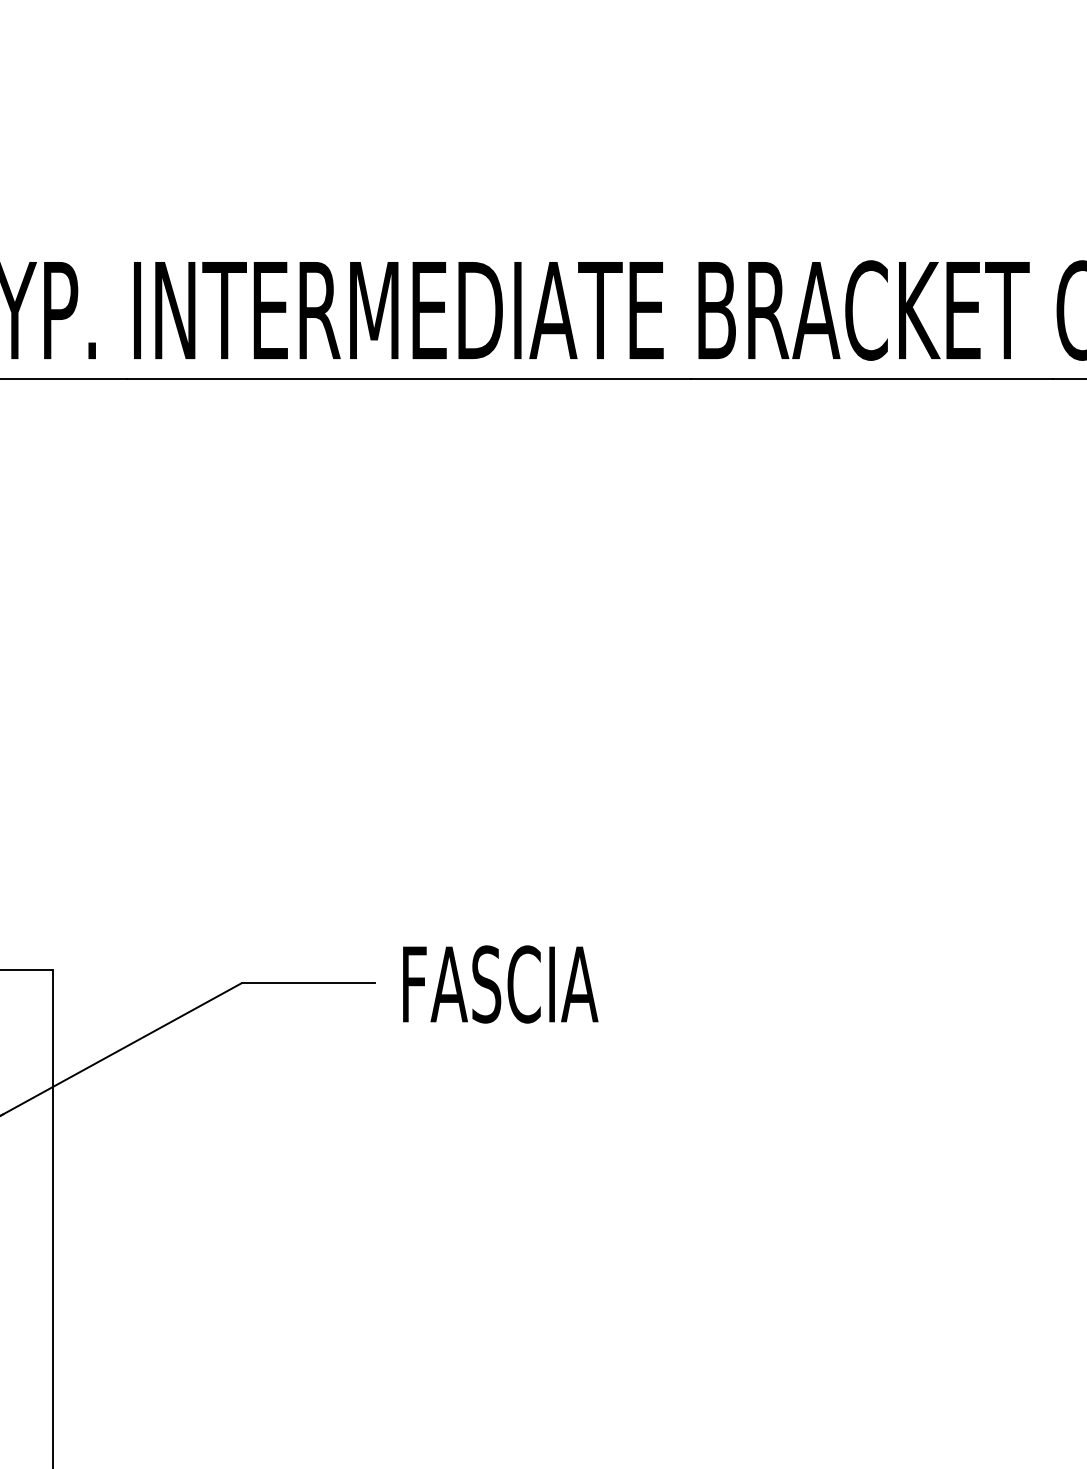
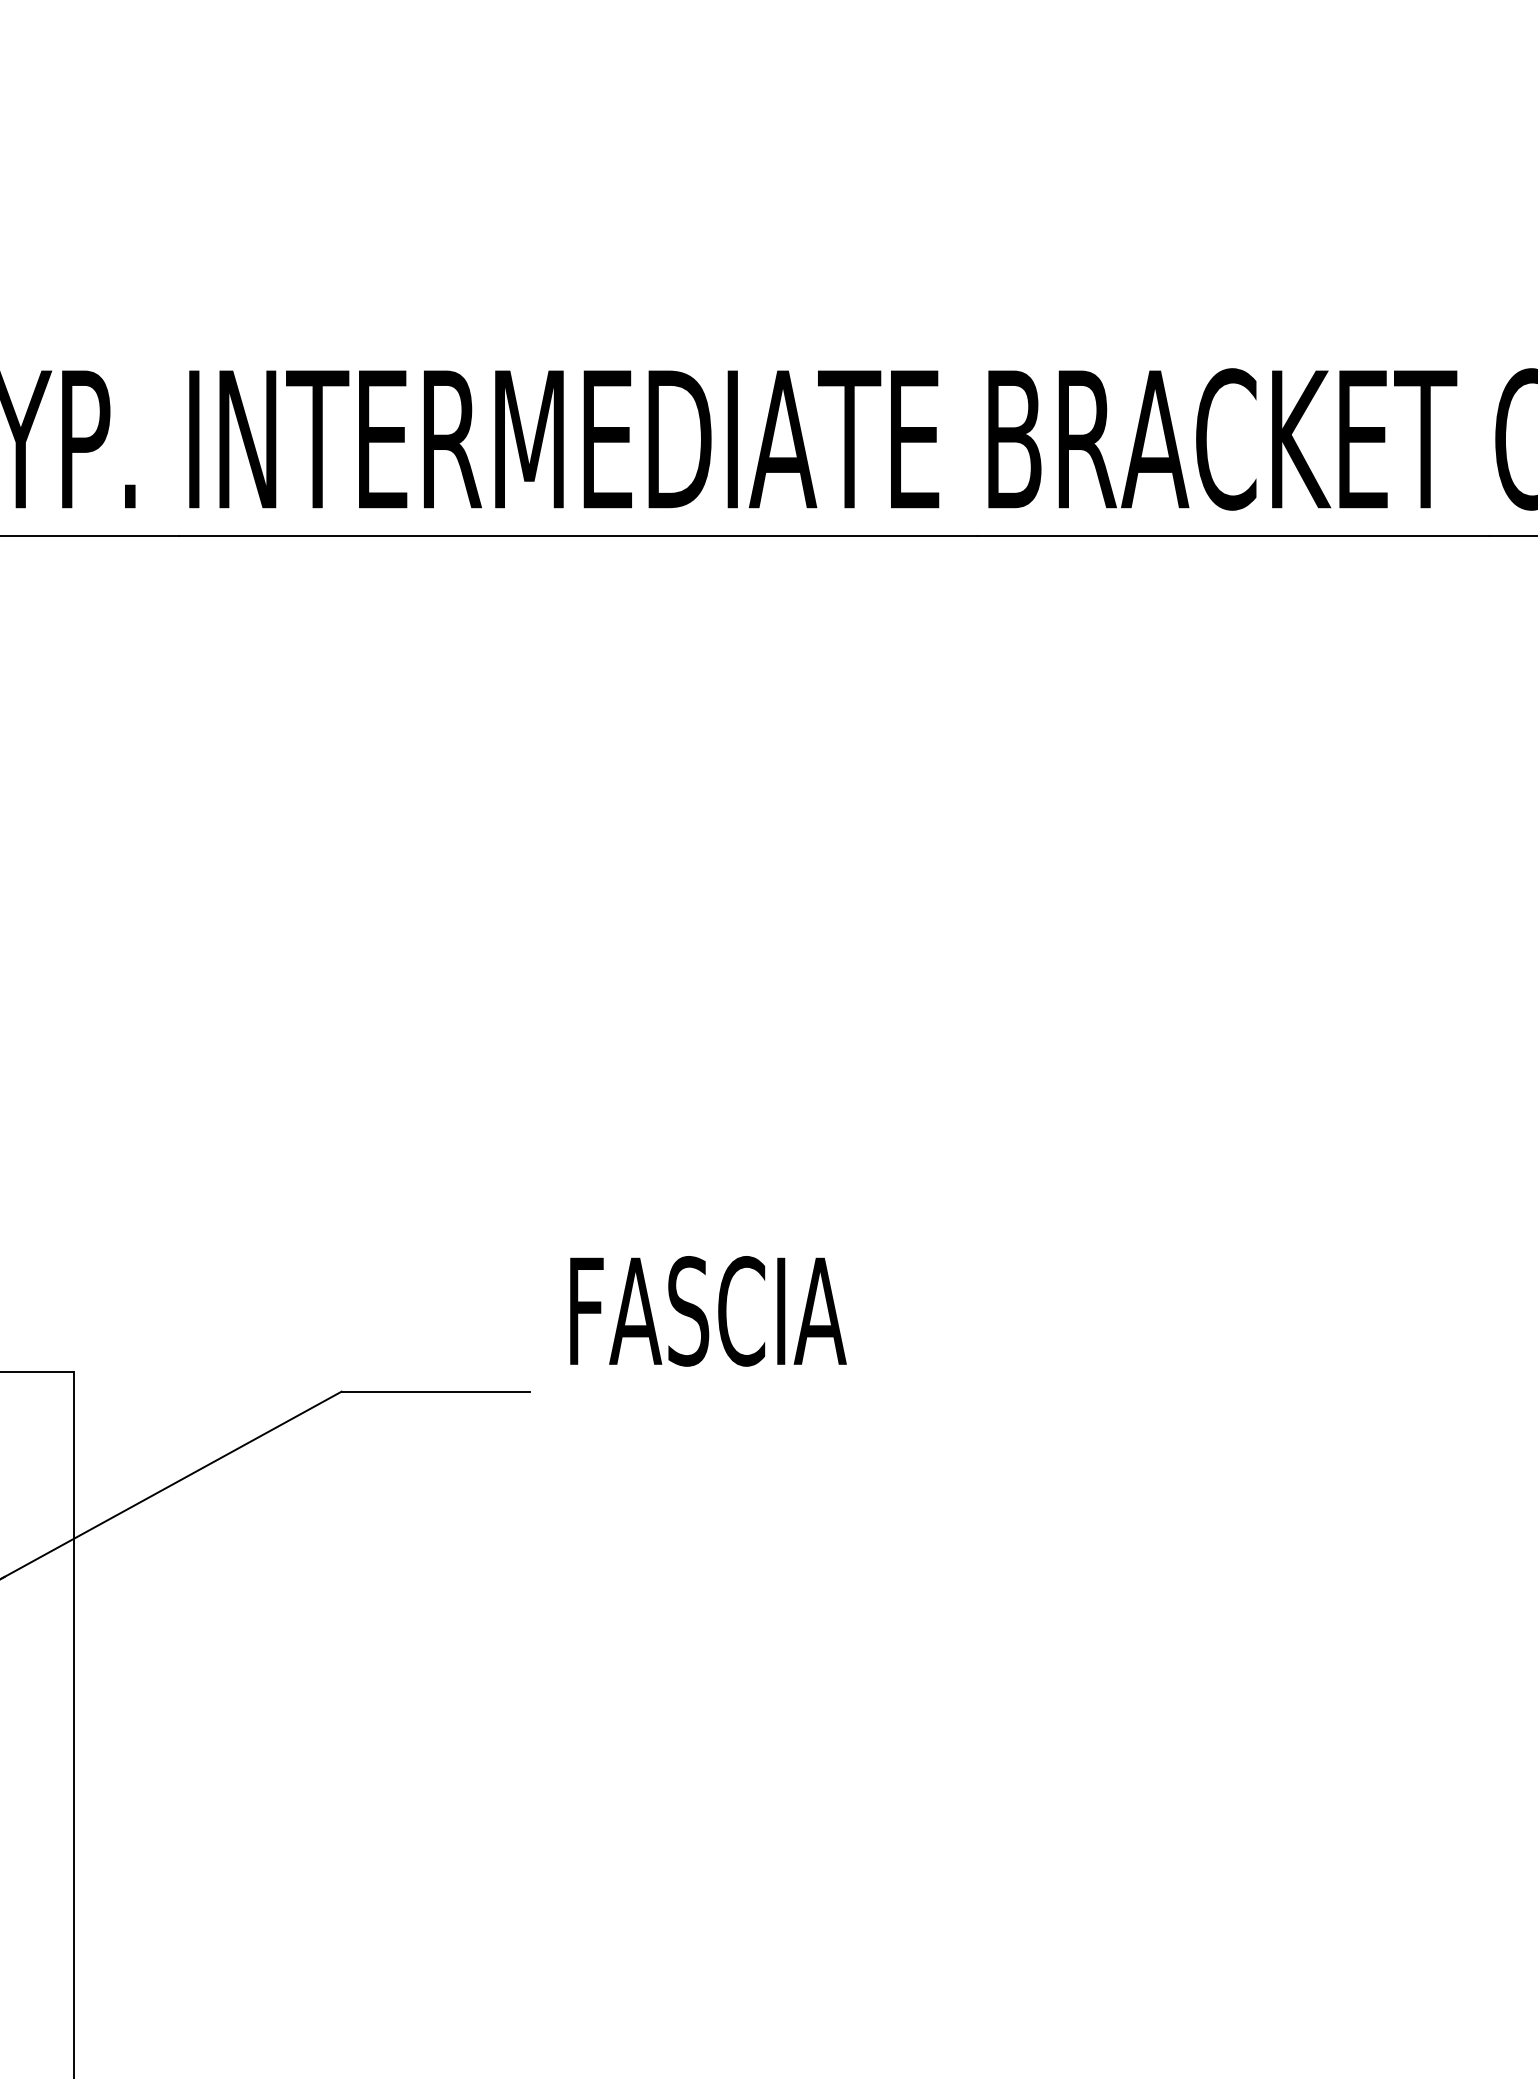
text: (500, 984) -> (708, 1311), moved

